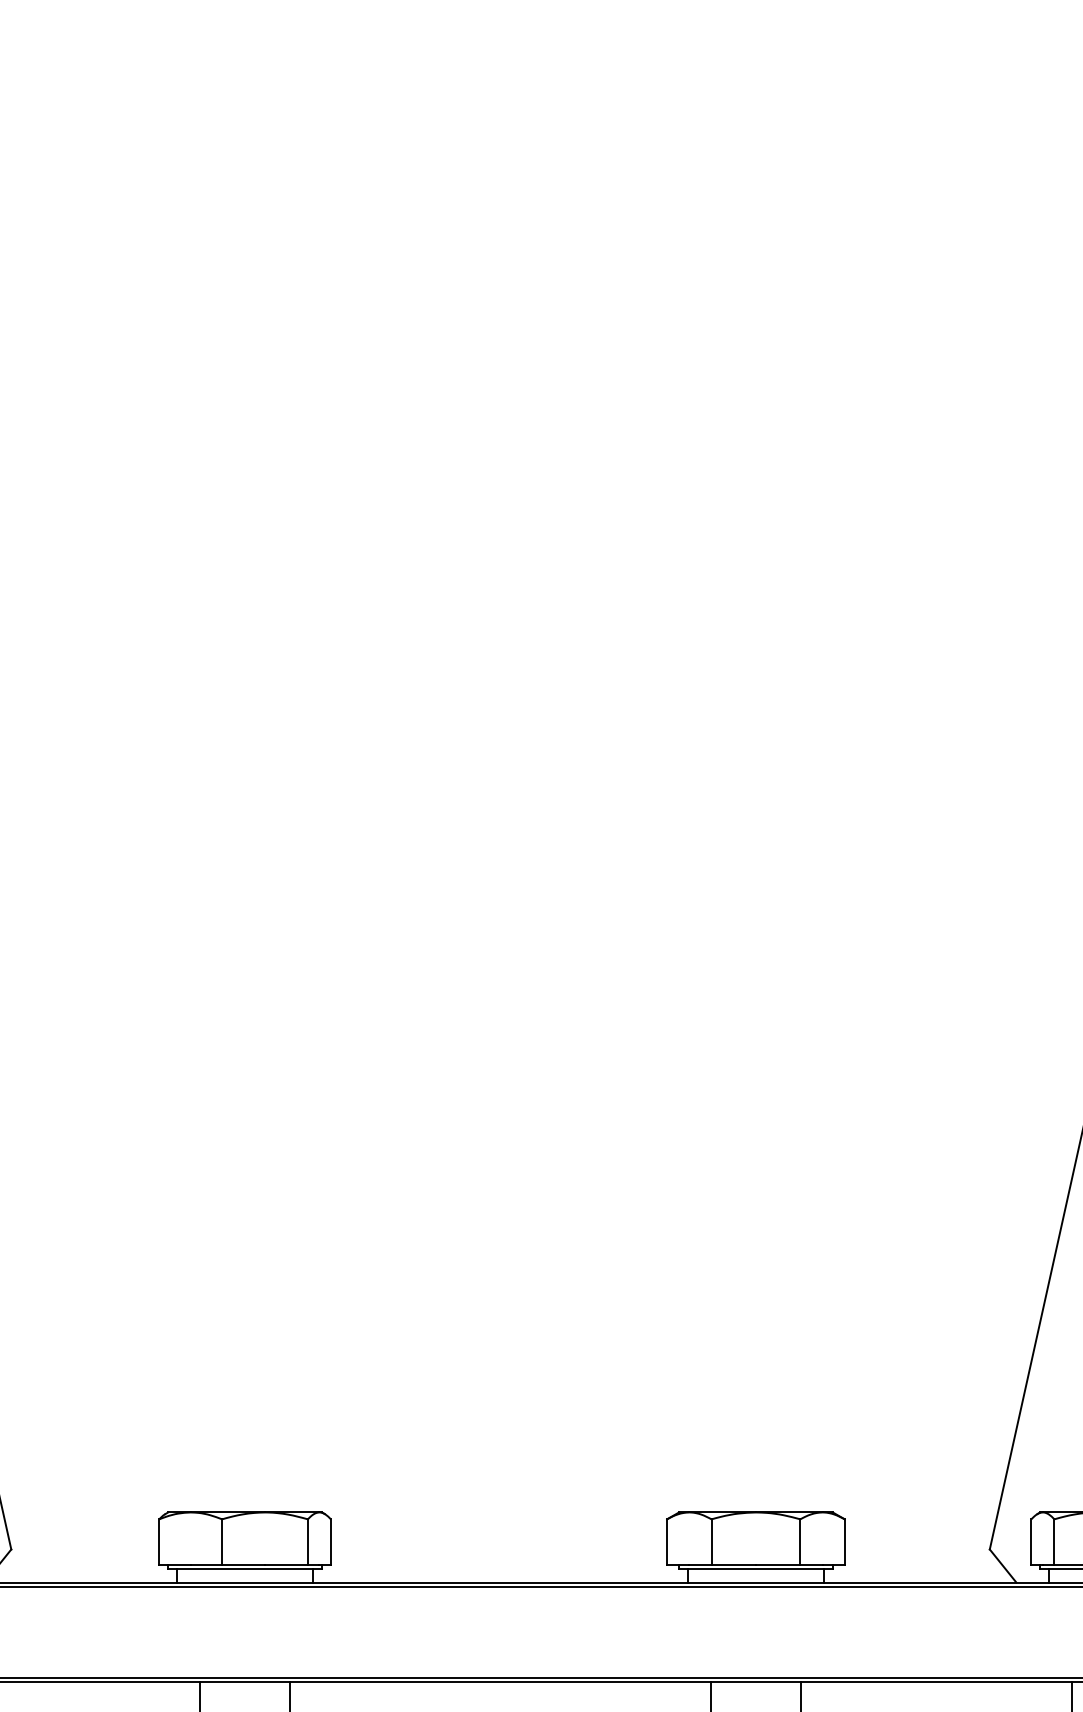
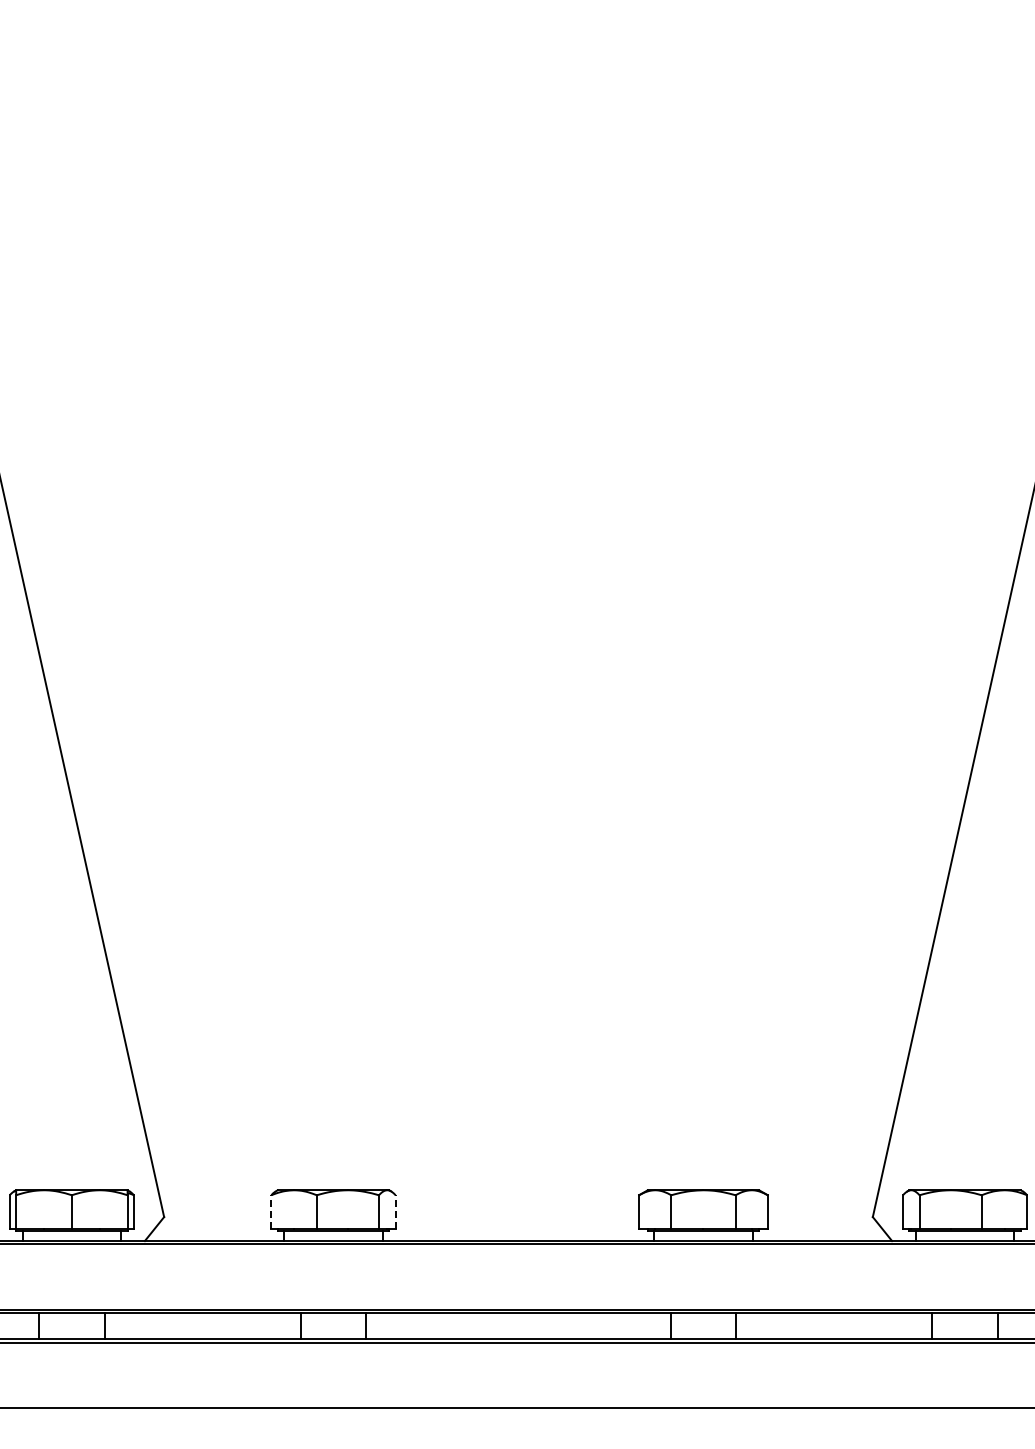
line: (159, 1541) -> (271, 1211), solid -> dashed
line: (330, 1541) -> (395, 1211), solid -> dashed

